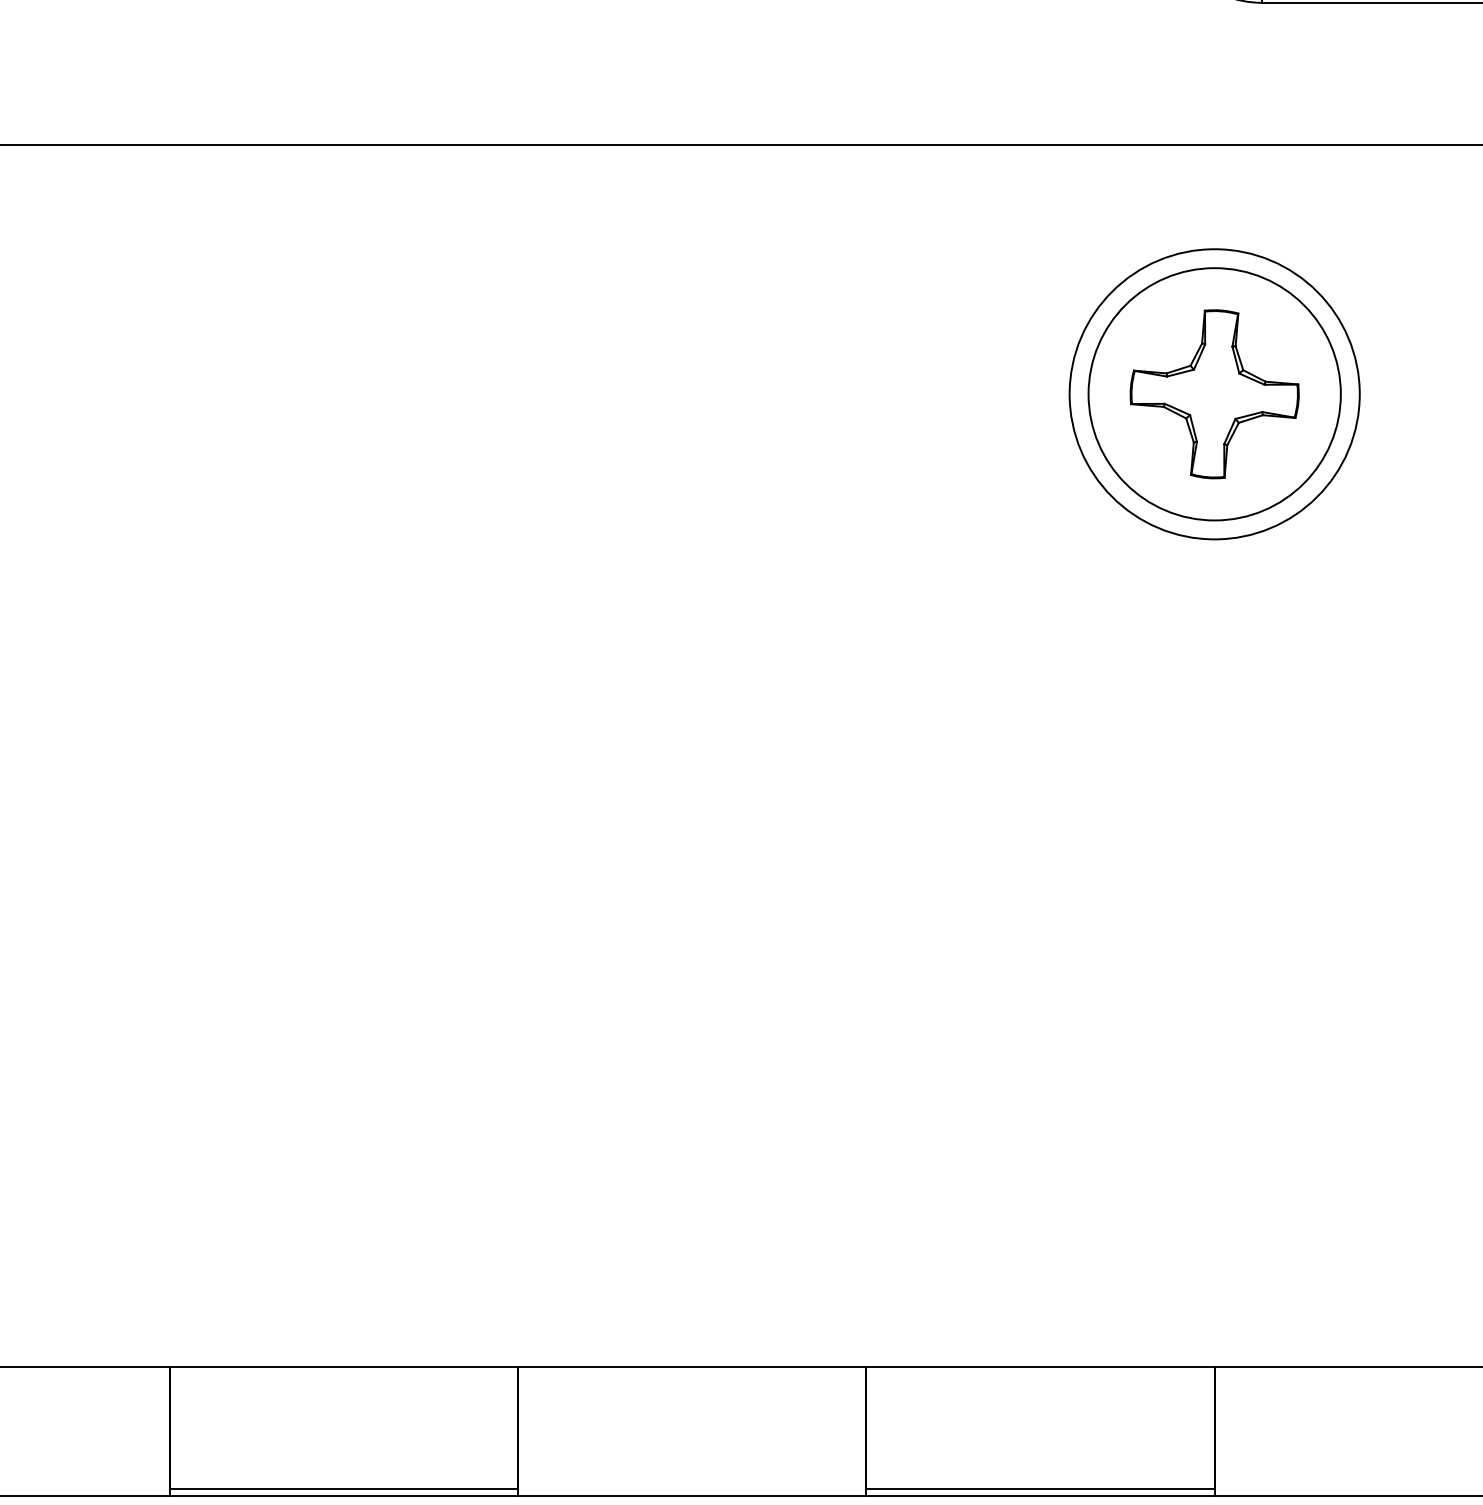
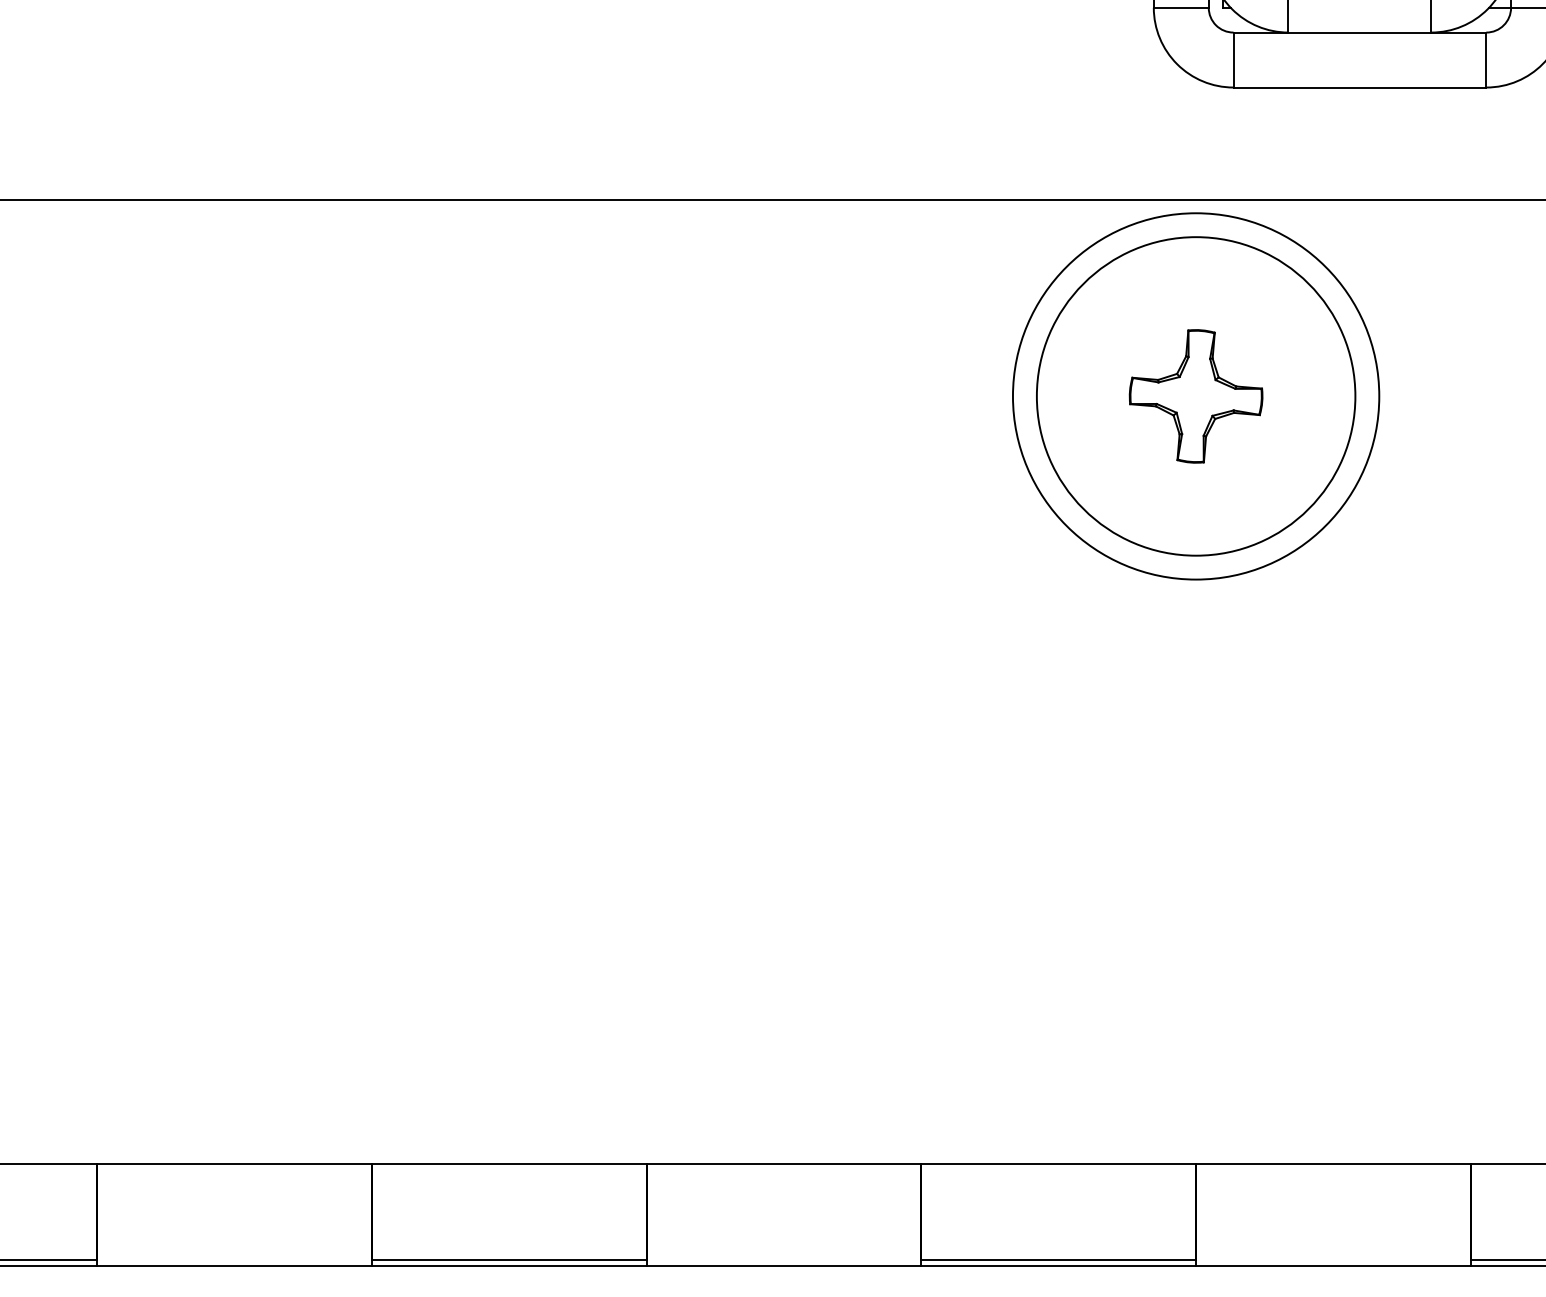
circle: (1213, 393) -> (1195, 395), size x1.6
circle: (1213, 393) -> (1195, 395), size x1.6

